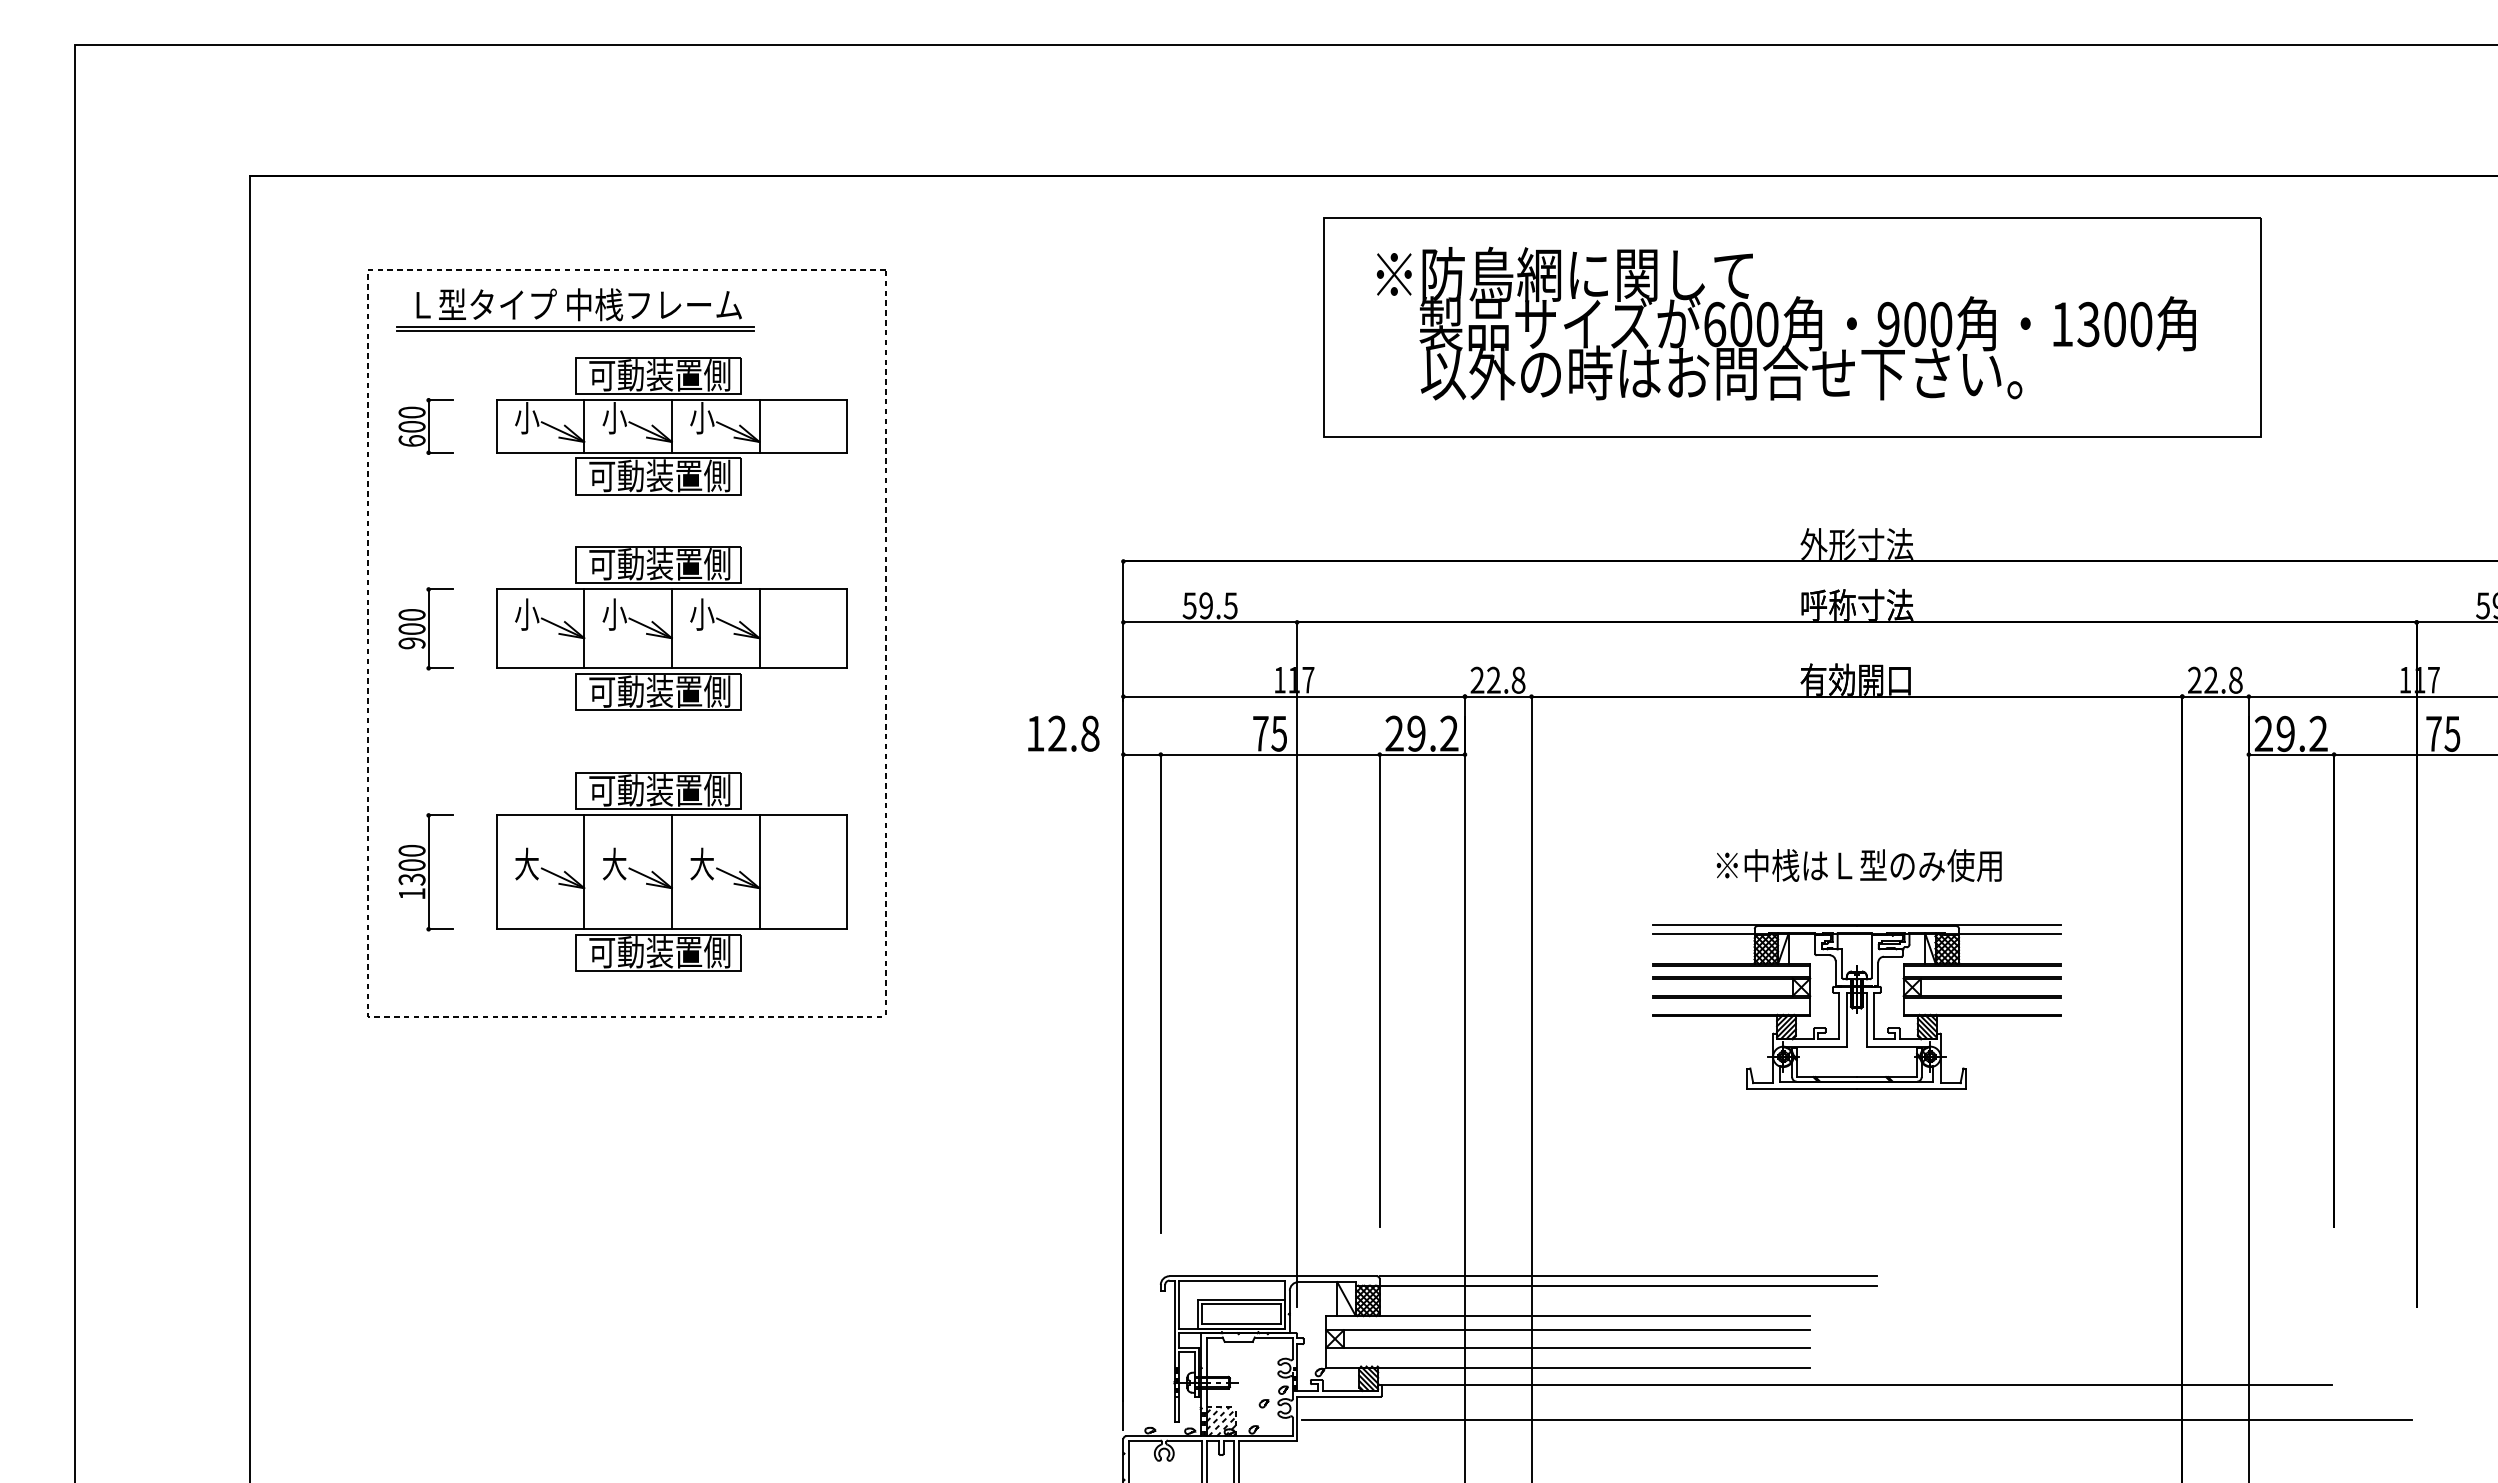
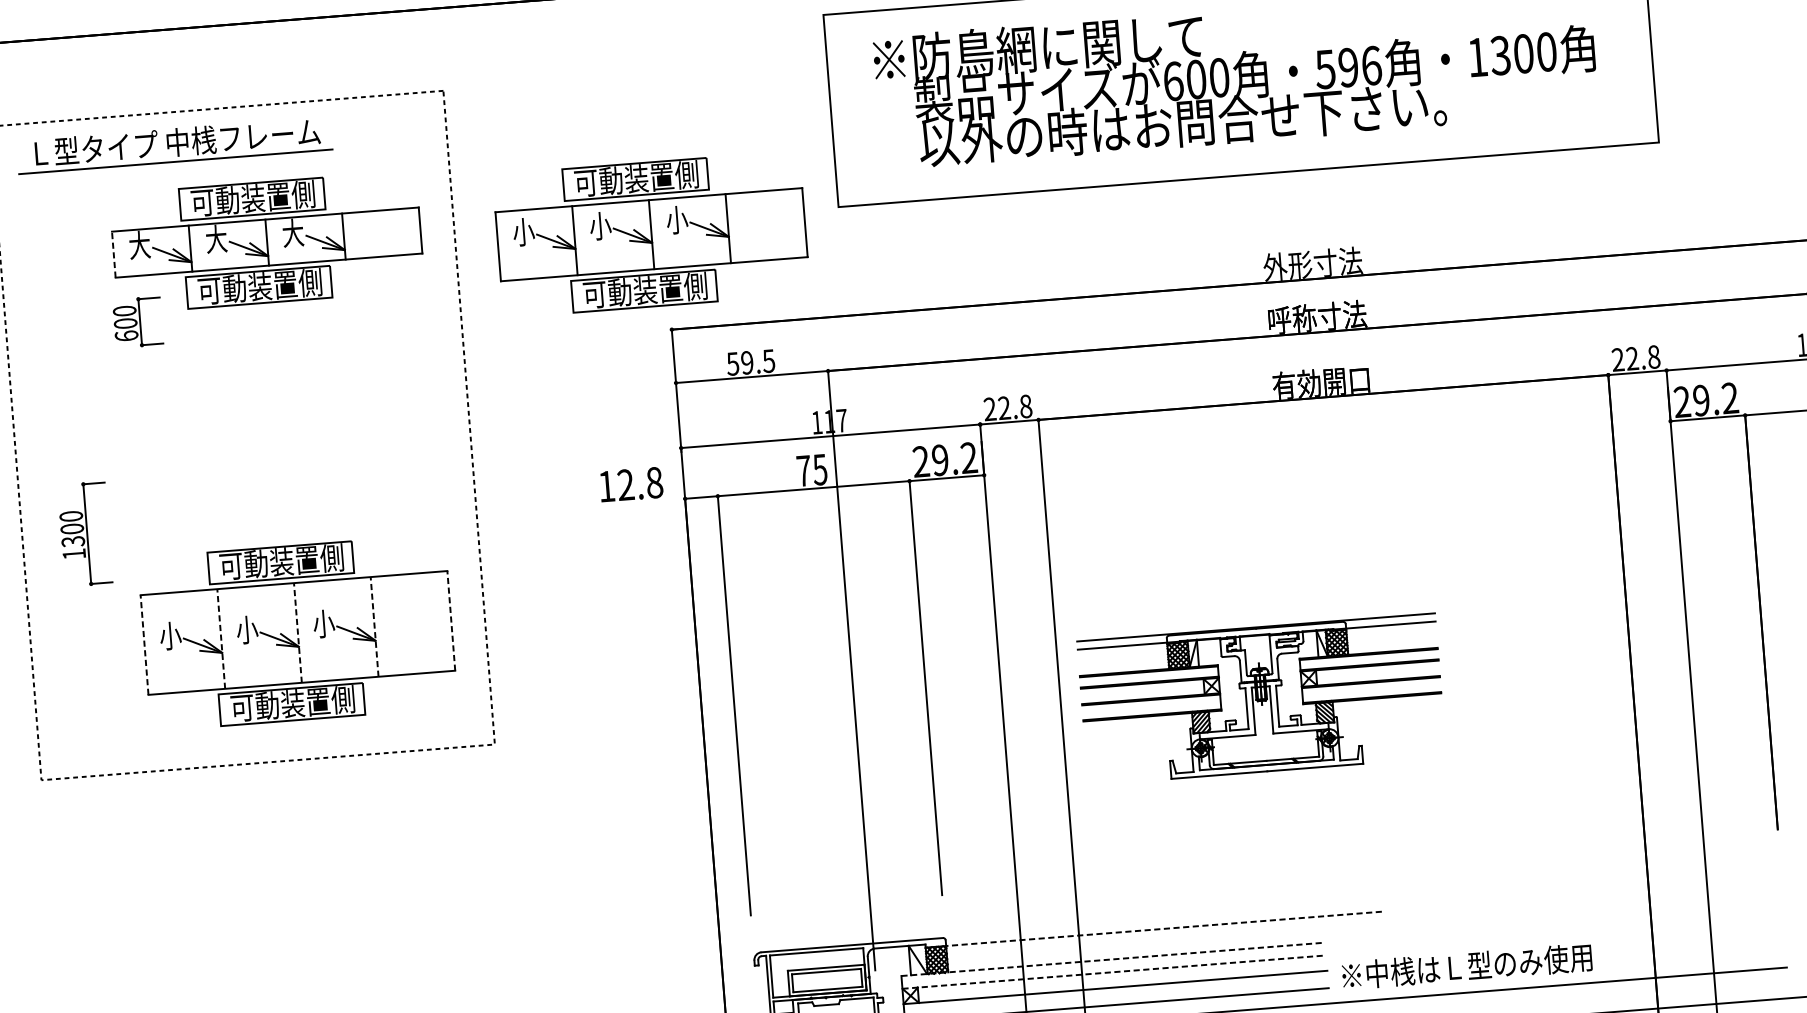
text: (1914, 324) -> (1348, 67), 900 -> 596
line: (575, 331) -> (176, 166), removed
text: (527, 417) -> (140, 244), 小 -> 大
text: (614, 417) -> (216, 238), 小 -> 大
text: (702, 417) -> (293, 232), 小 -> 大
part: (425, 426) -> (137, 322), moved
line: (496, 426) -> (113, 254), solid -> dashed
part: (425, 628) -> (65, 436), removed
part: (671, 628) -> (651, 234), moved
text: (527, 863) -> (170, 635), 大 -> 小
text: (614, 863) -> (247, 629), 大 -> 小
text: (702, 863) -> (324, 623), 大 -> 小
text: (1858, 865) -> (1466, 966), moved
part: (425, 872) -> (84, 534), moved
line: (496, 872) -> (144, 645), solid -> dashed
line: (584, 872) -> (221, 639), solid -> dashed
line: (671, 872) -> (297, 633), solid -> dashed
line: (759, 872) -> (374, 627), solid -> dashed
line: (847, 872) -> (451, 621), solid -> dashed
part: (1856, 1006) -> (1261, 699), moved
line: (1628, 1276) -> (1163, 920), removed
line: (1628, 1285) -> (1163, 928), solid -> dashed
line: (1568, 1315) -> (1113, 959), solid -> dashed
line: (1568, 1330) -> (1114, 972), solid -> dashed

